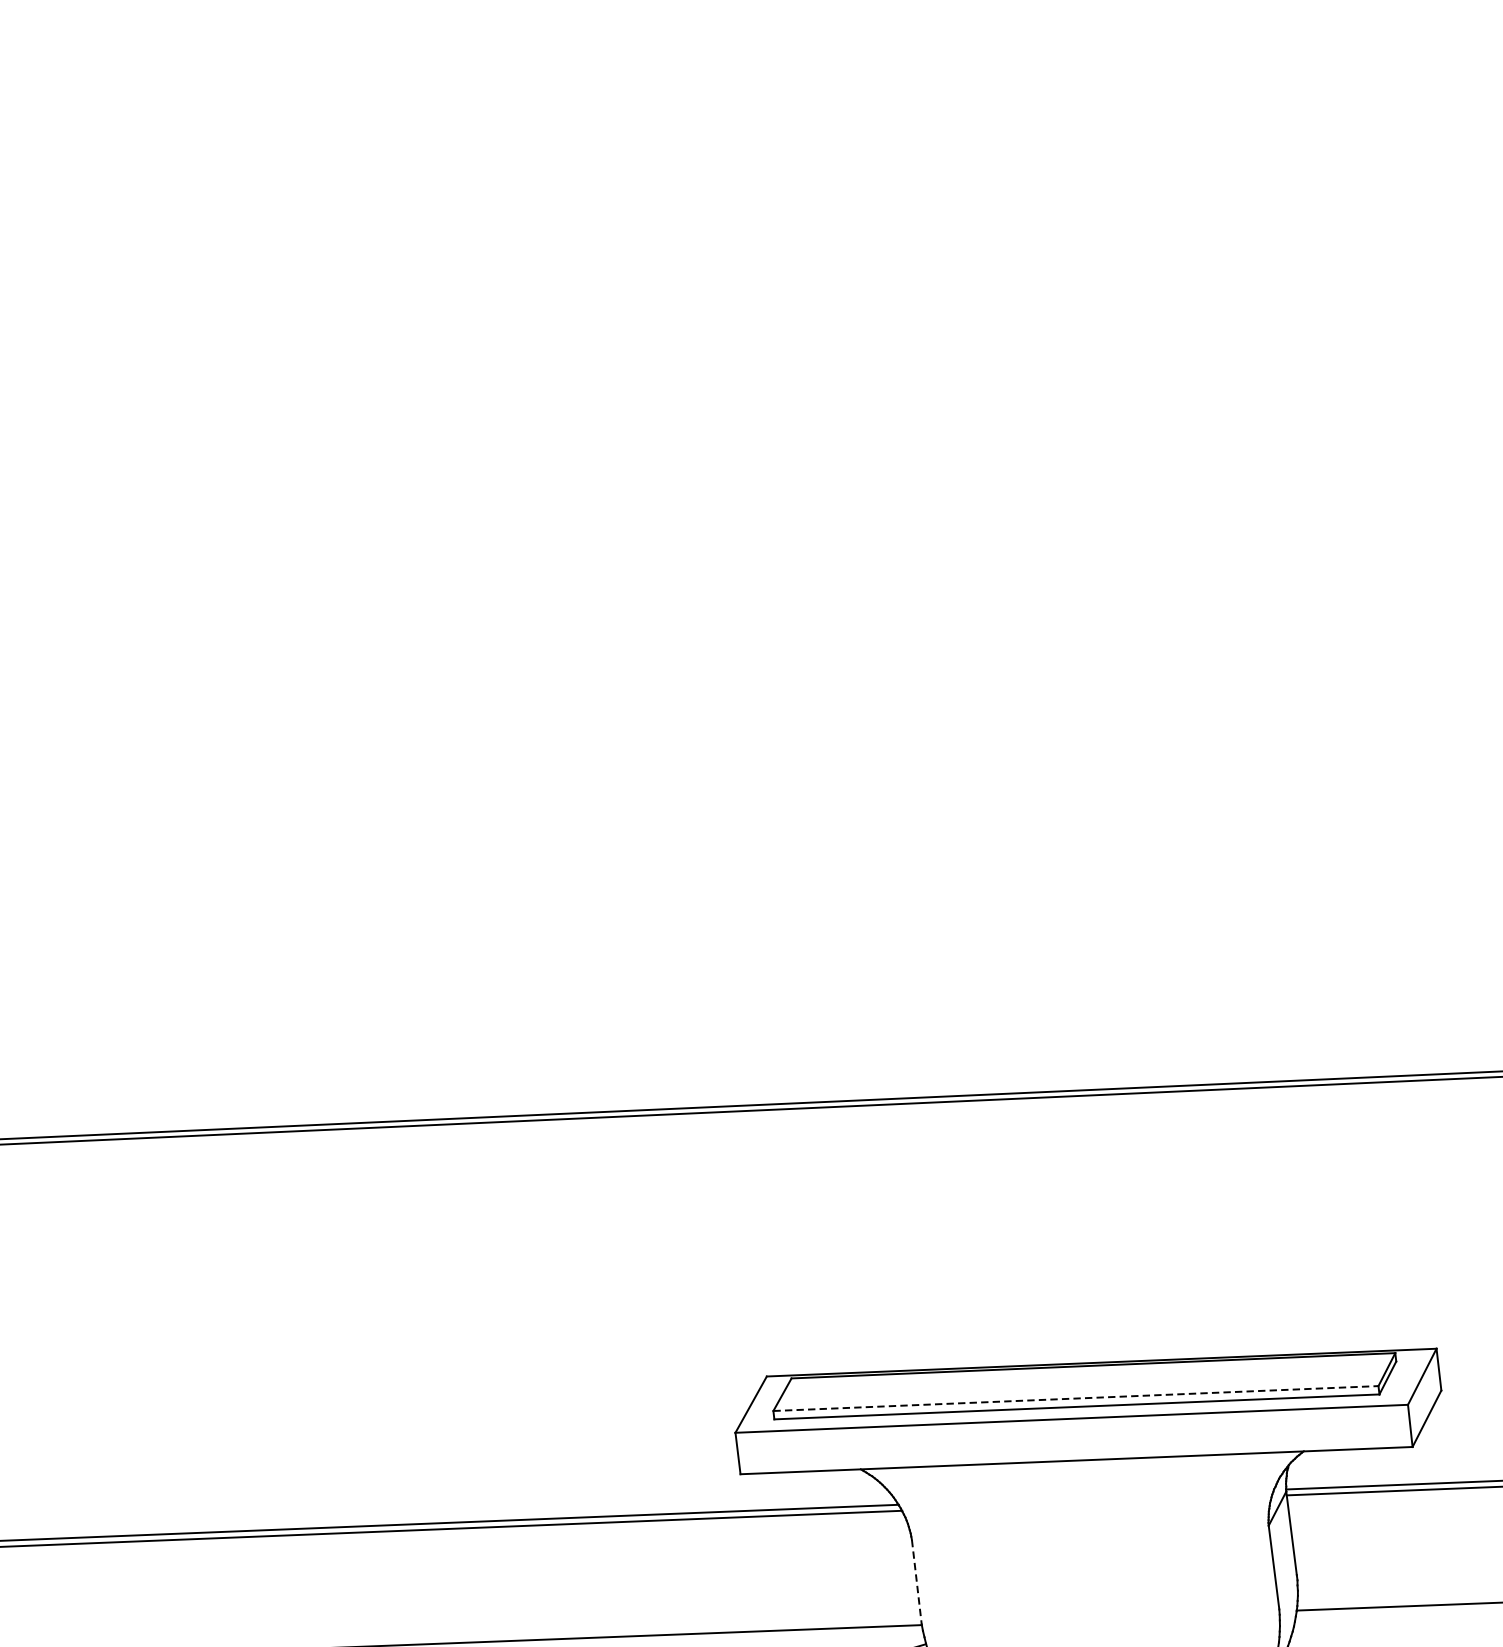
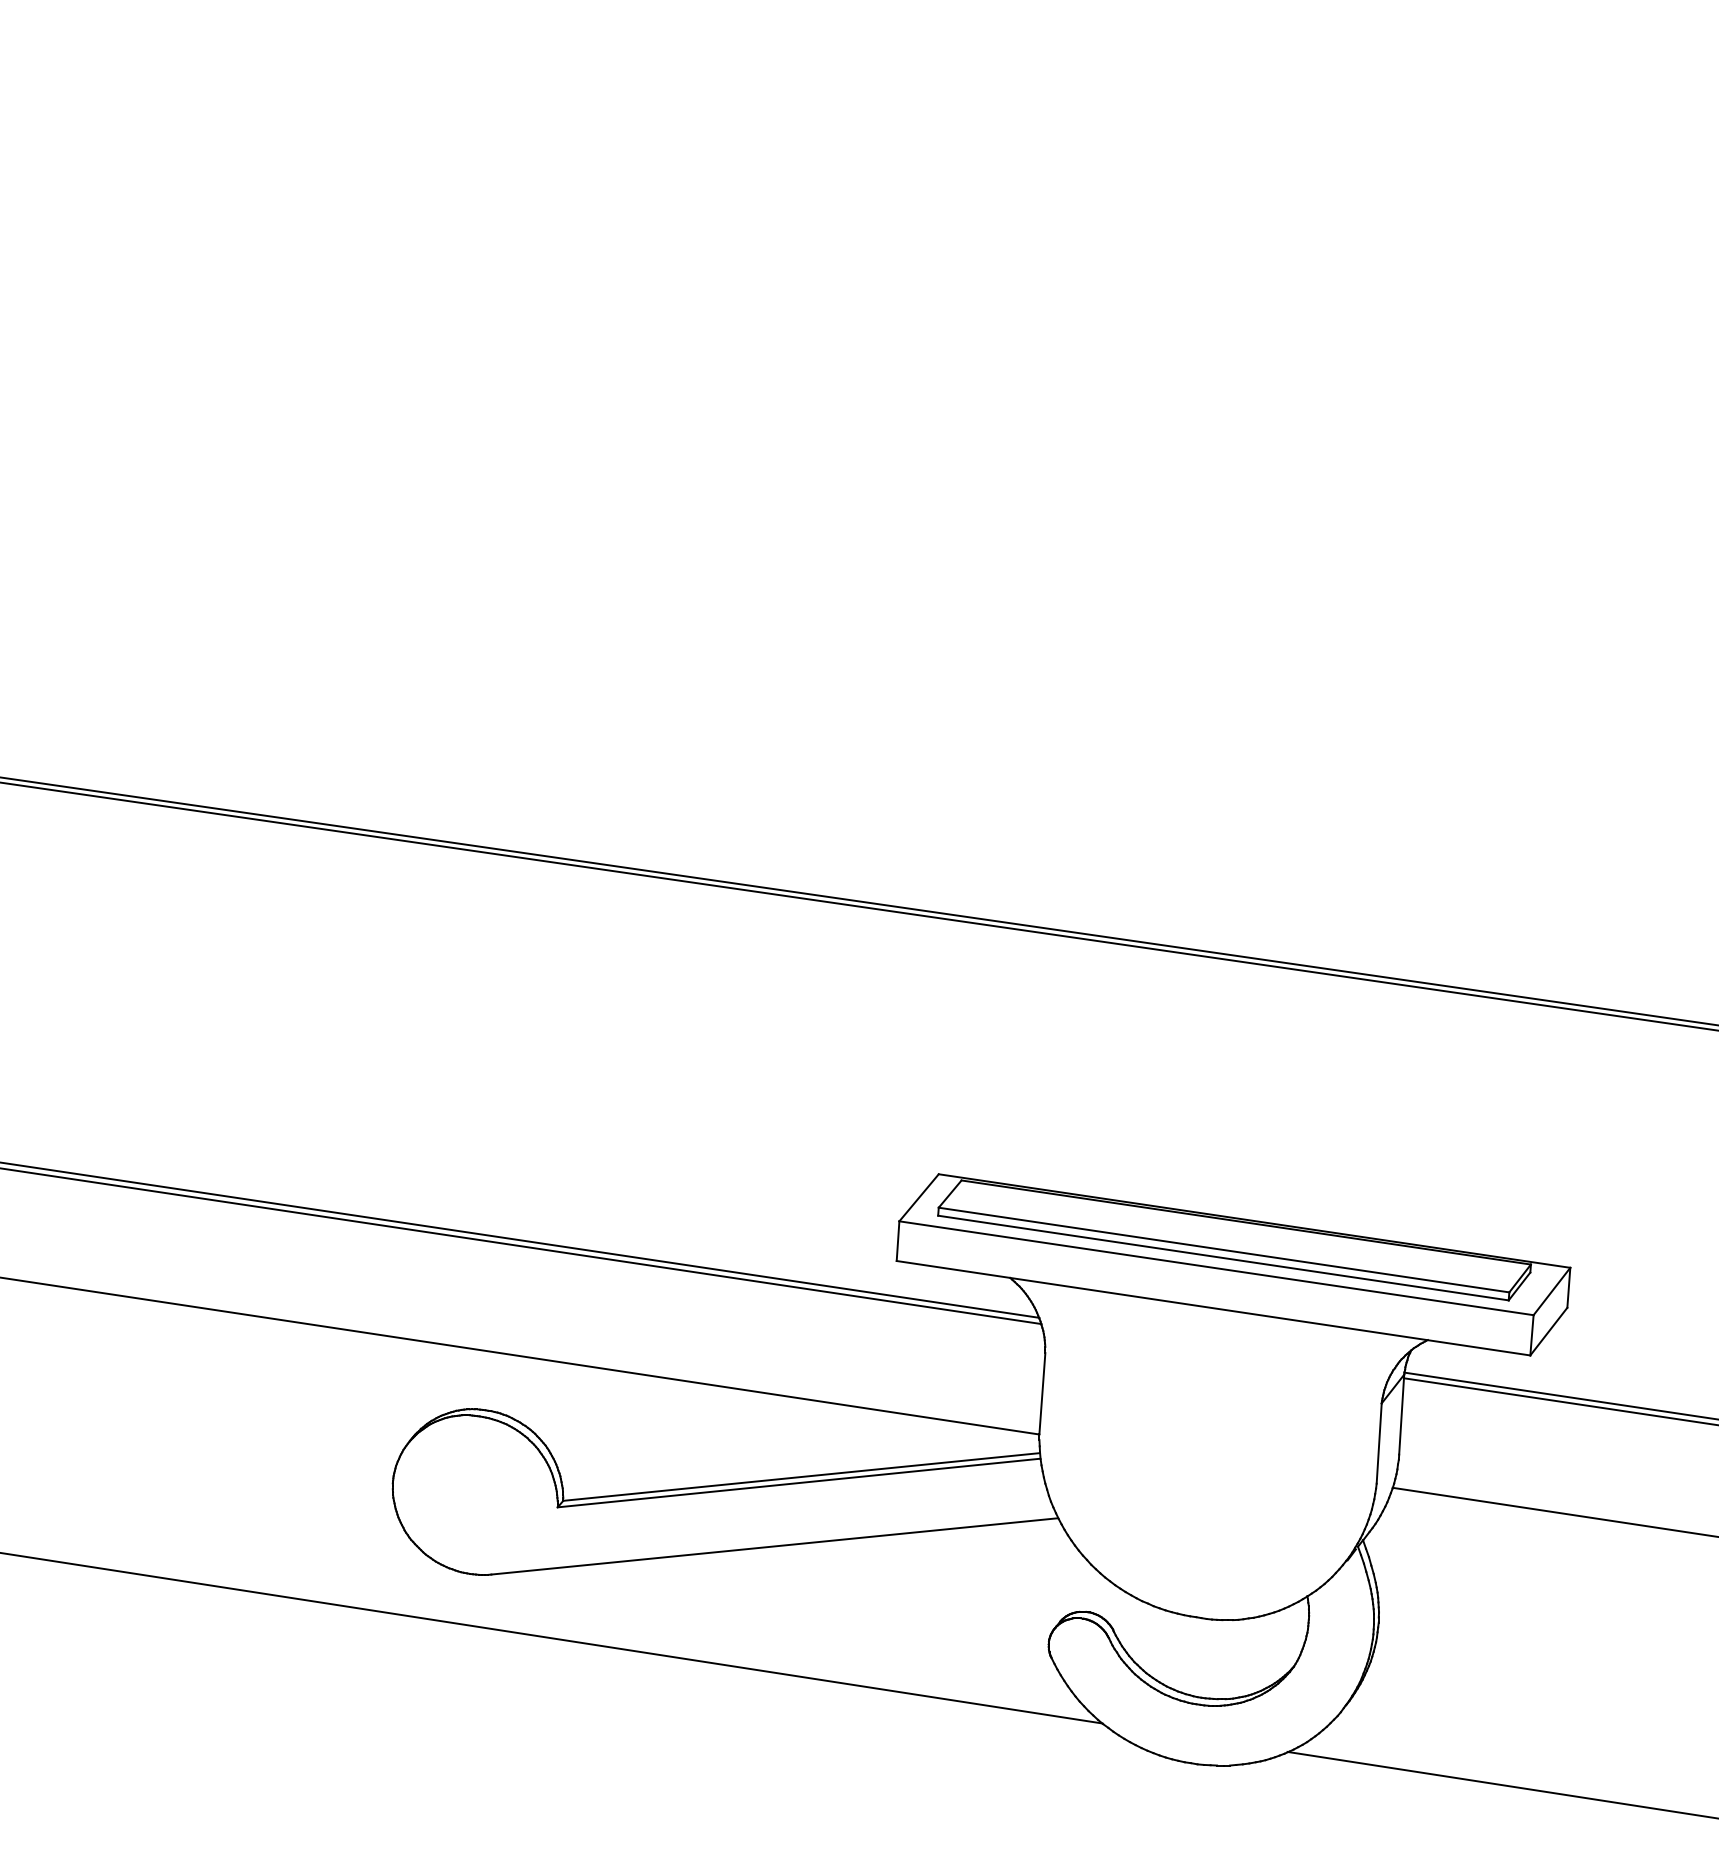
line: (1076, 1398) -> (1224, 1250), dashed -> solid
line: (916, 1582) -> (1042, 1393), dashed -> solid

